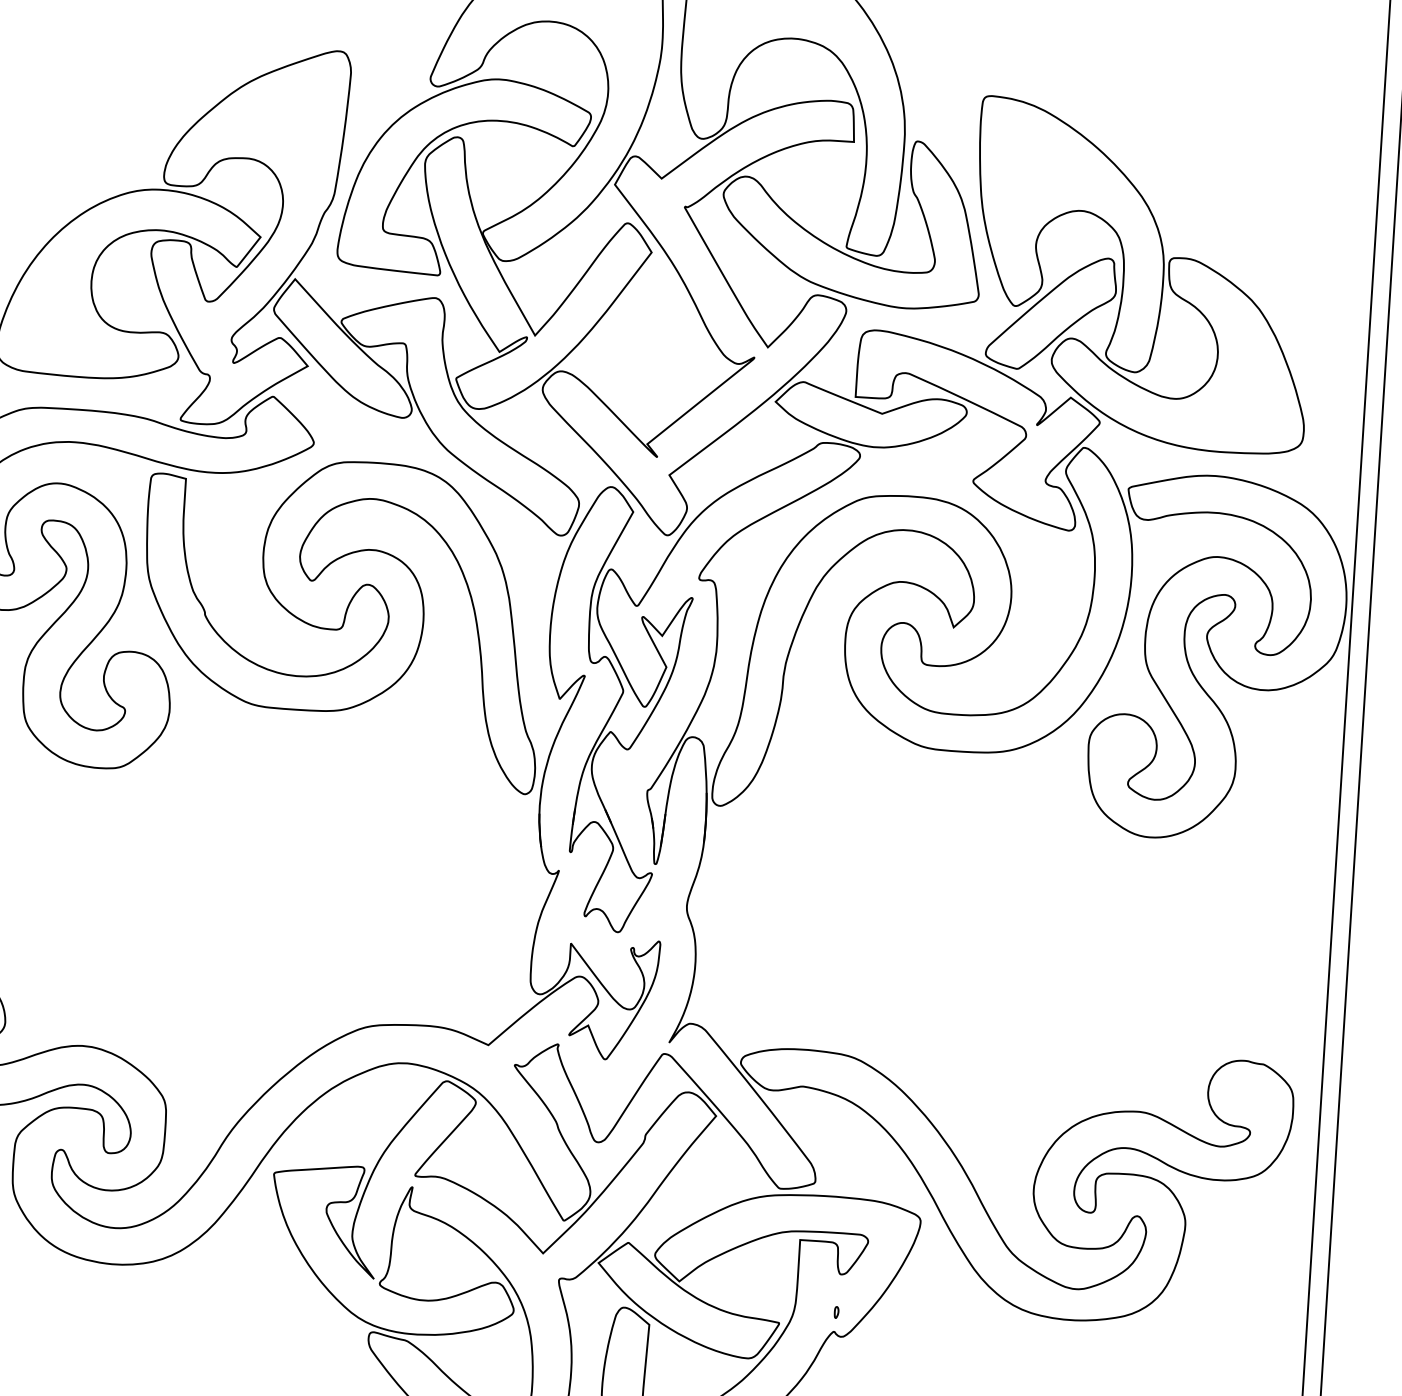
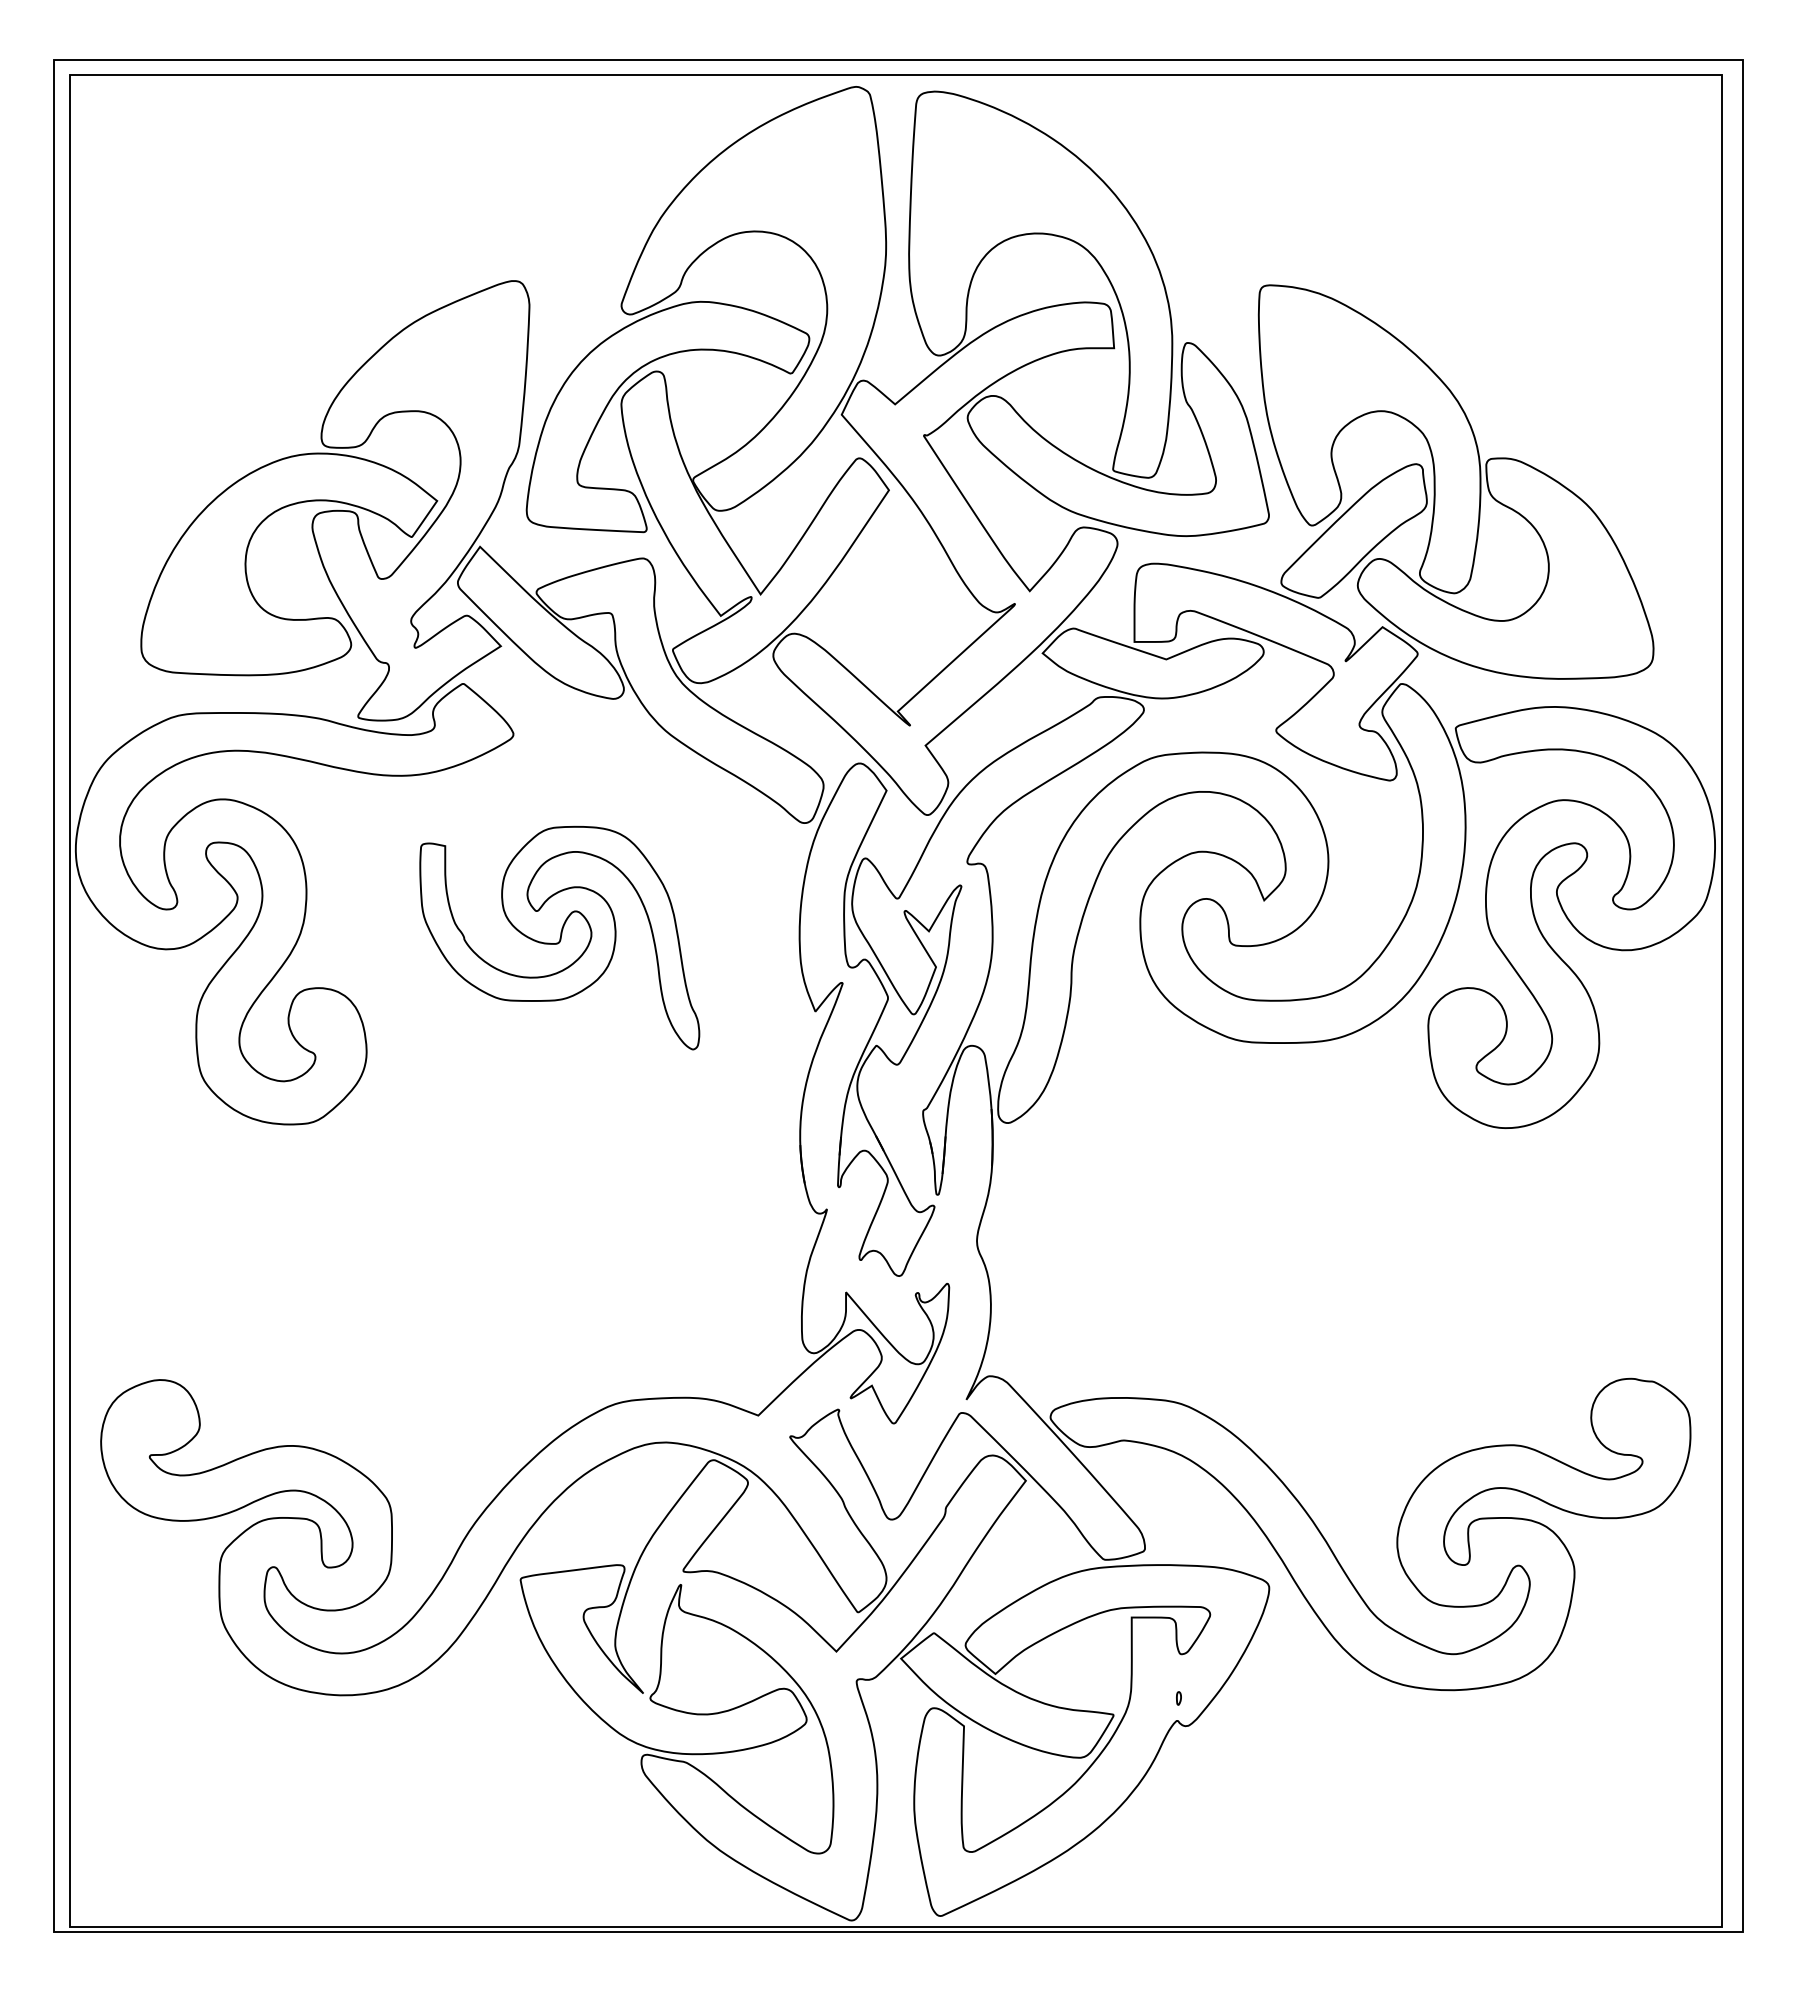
part: (342, 621) -> (559, 937), size x0.6

